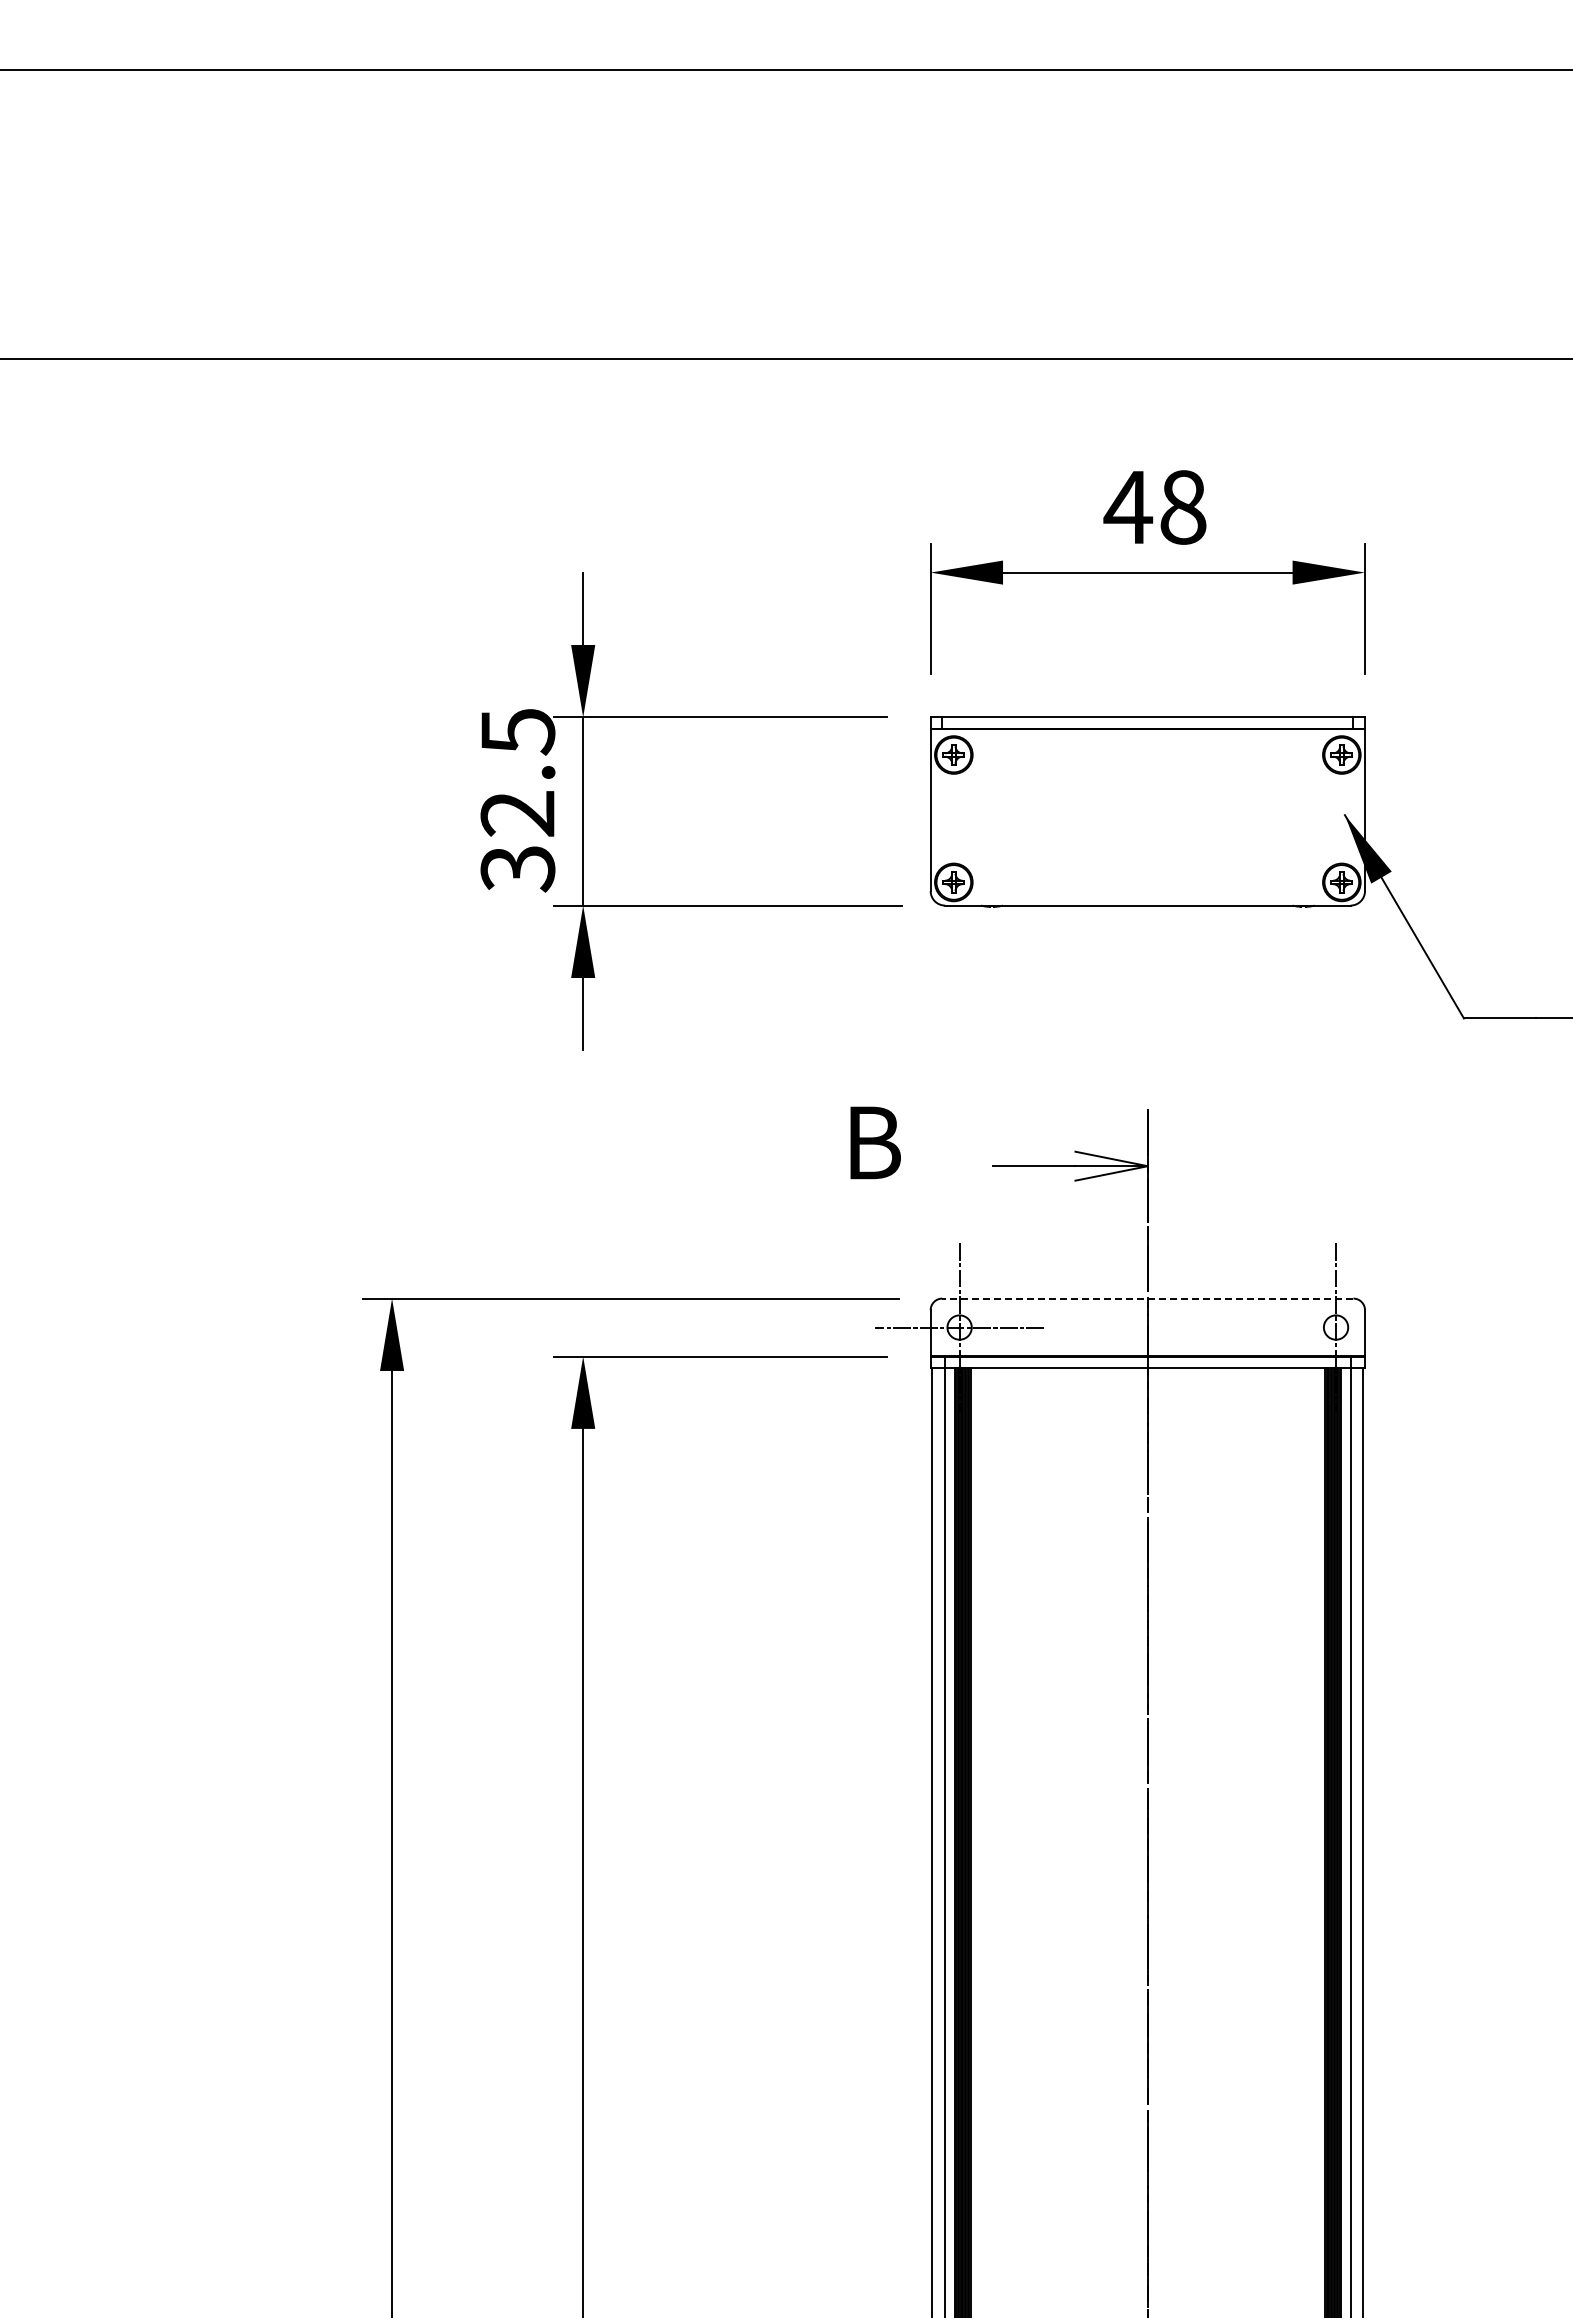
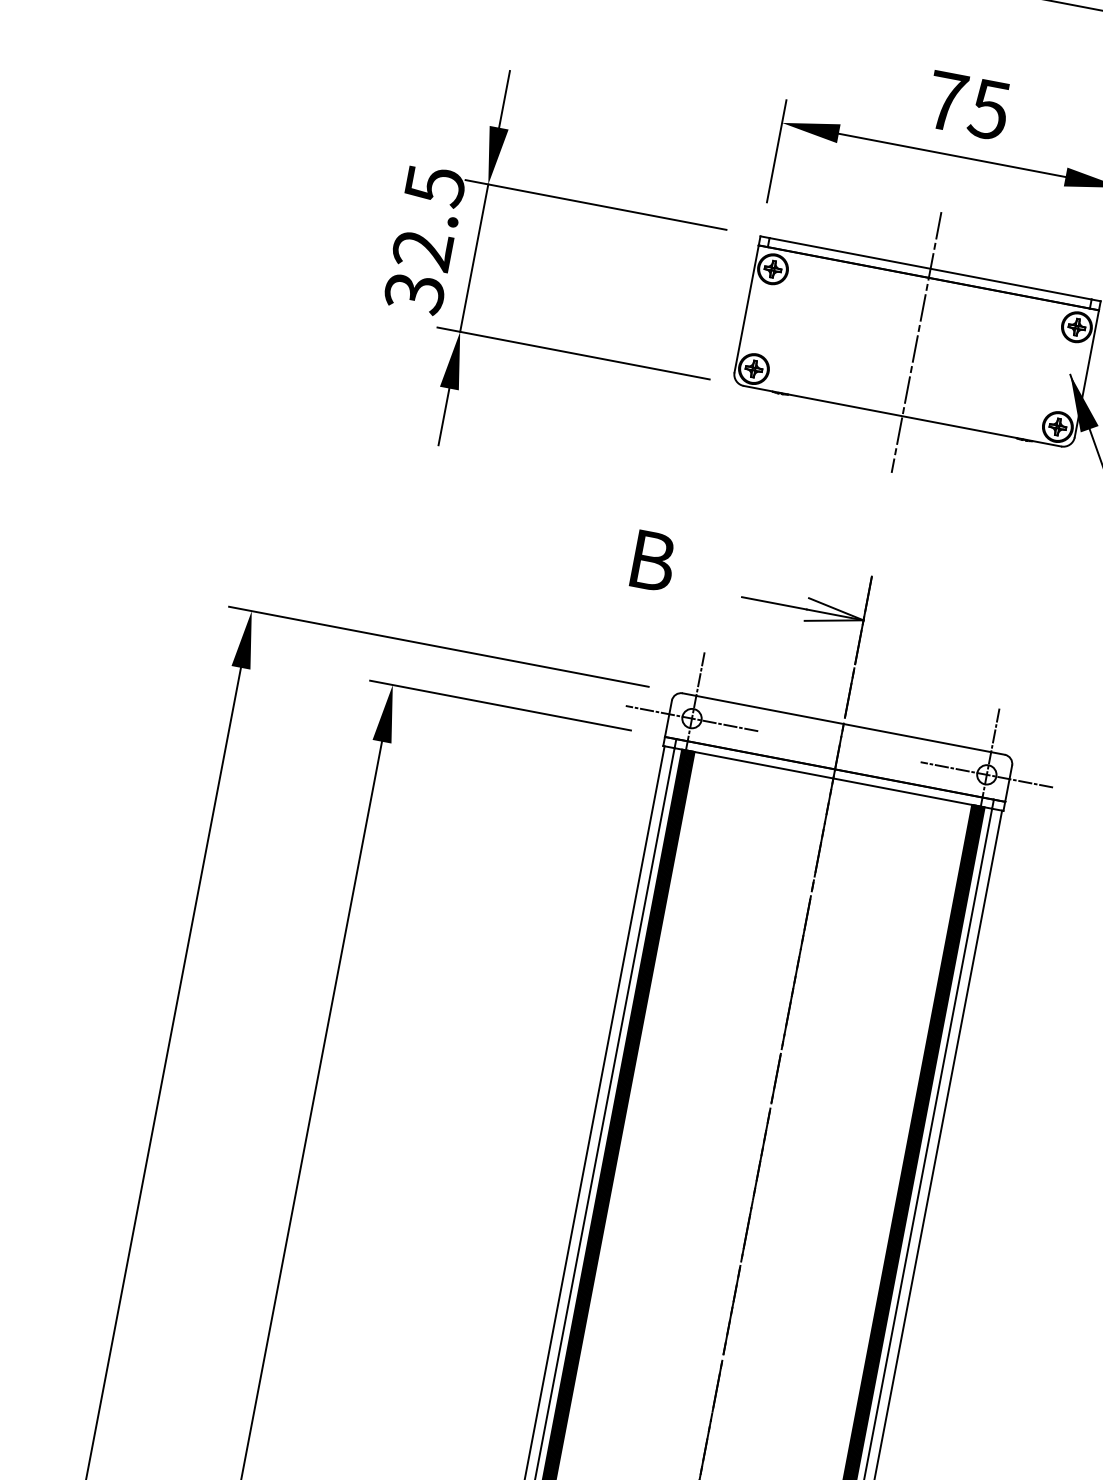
text: (1154, 507) -> (967, 105), 48 -> 75
line: (1147, 811) -> (916, 342), added
line: (1147, 1298) -> (843, 723), dashed -> solid
line: (1335, 1327) -> (986, 774), added

